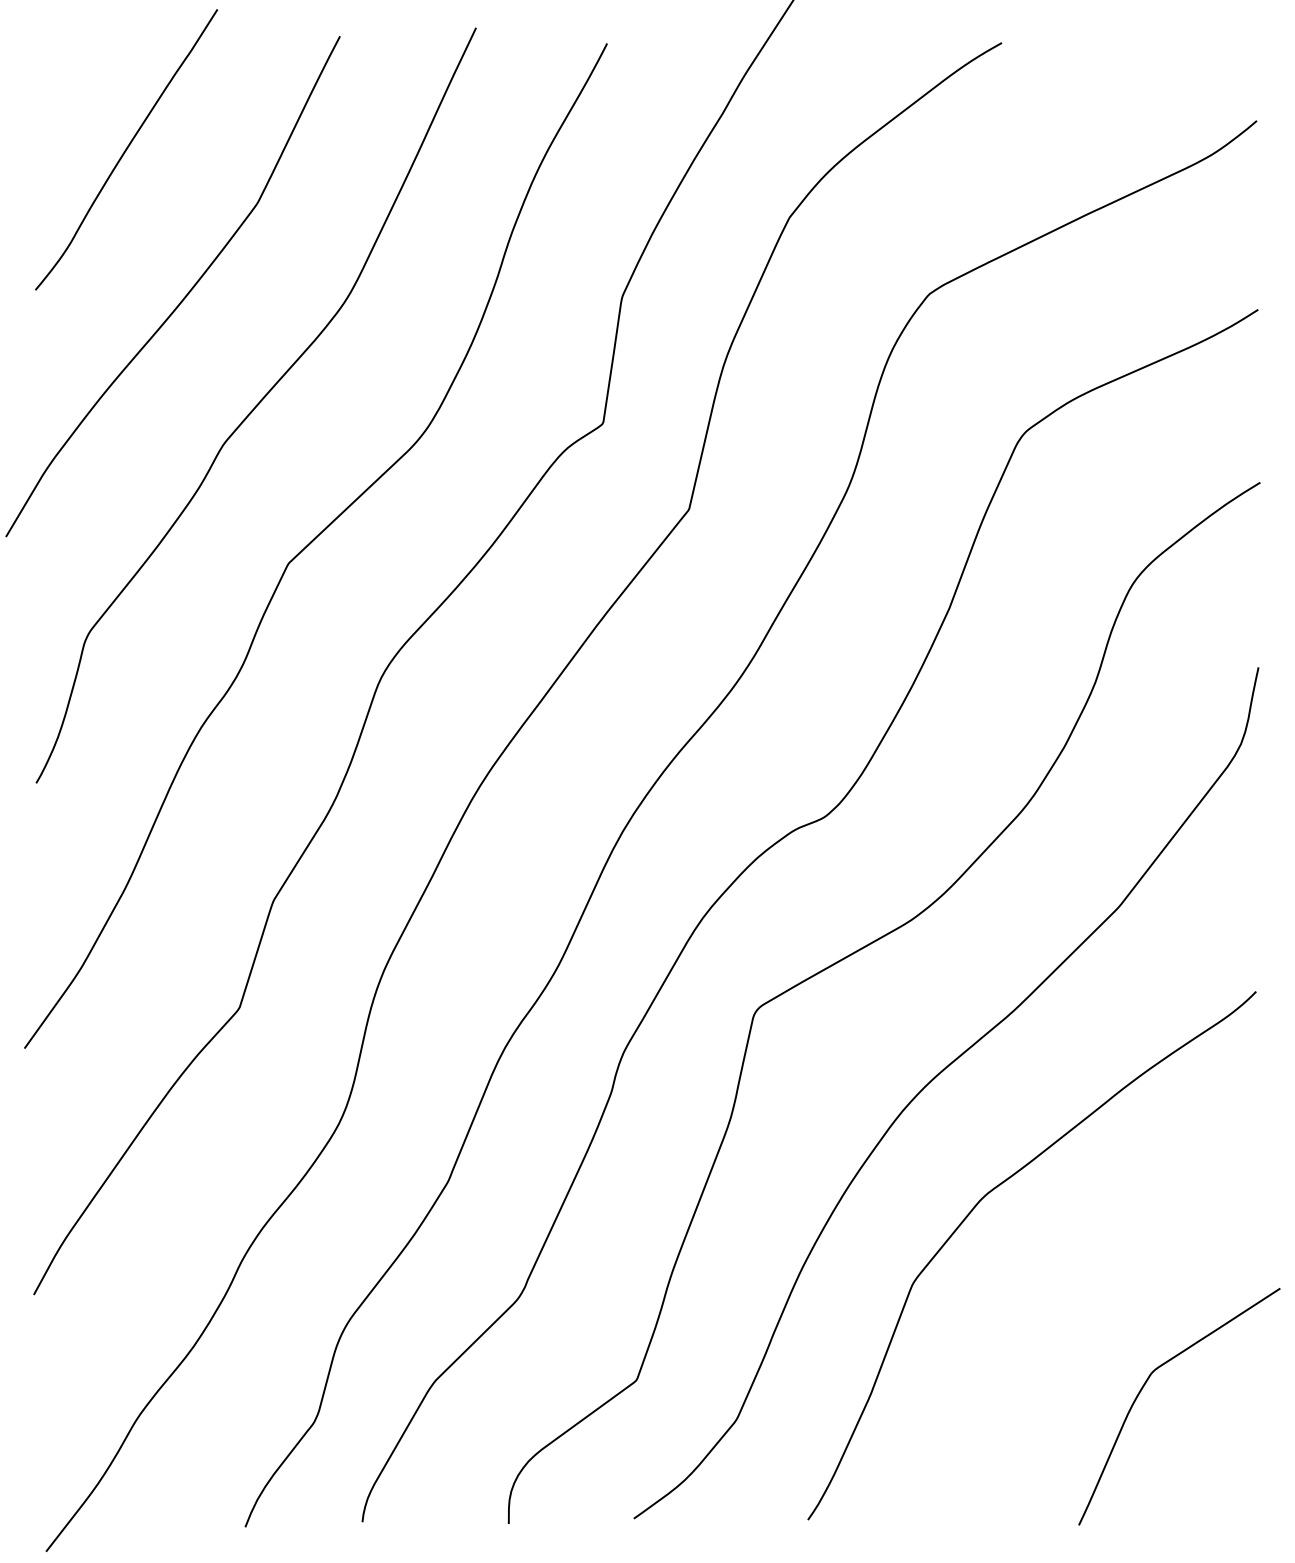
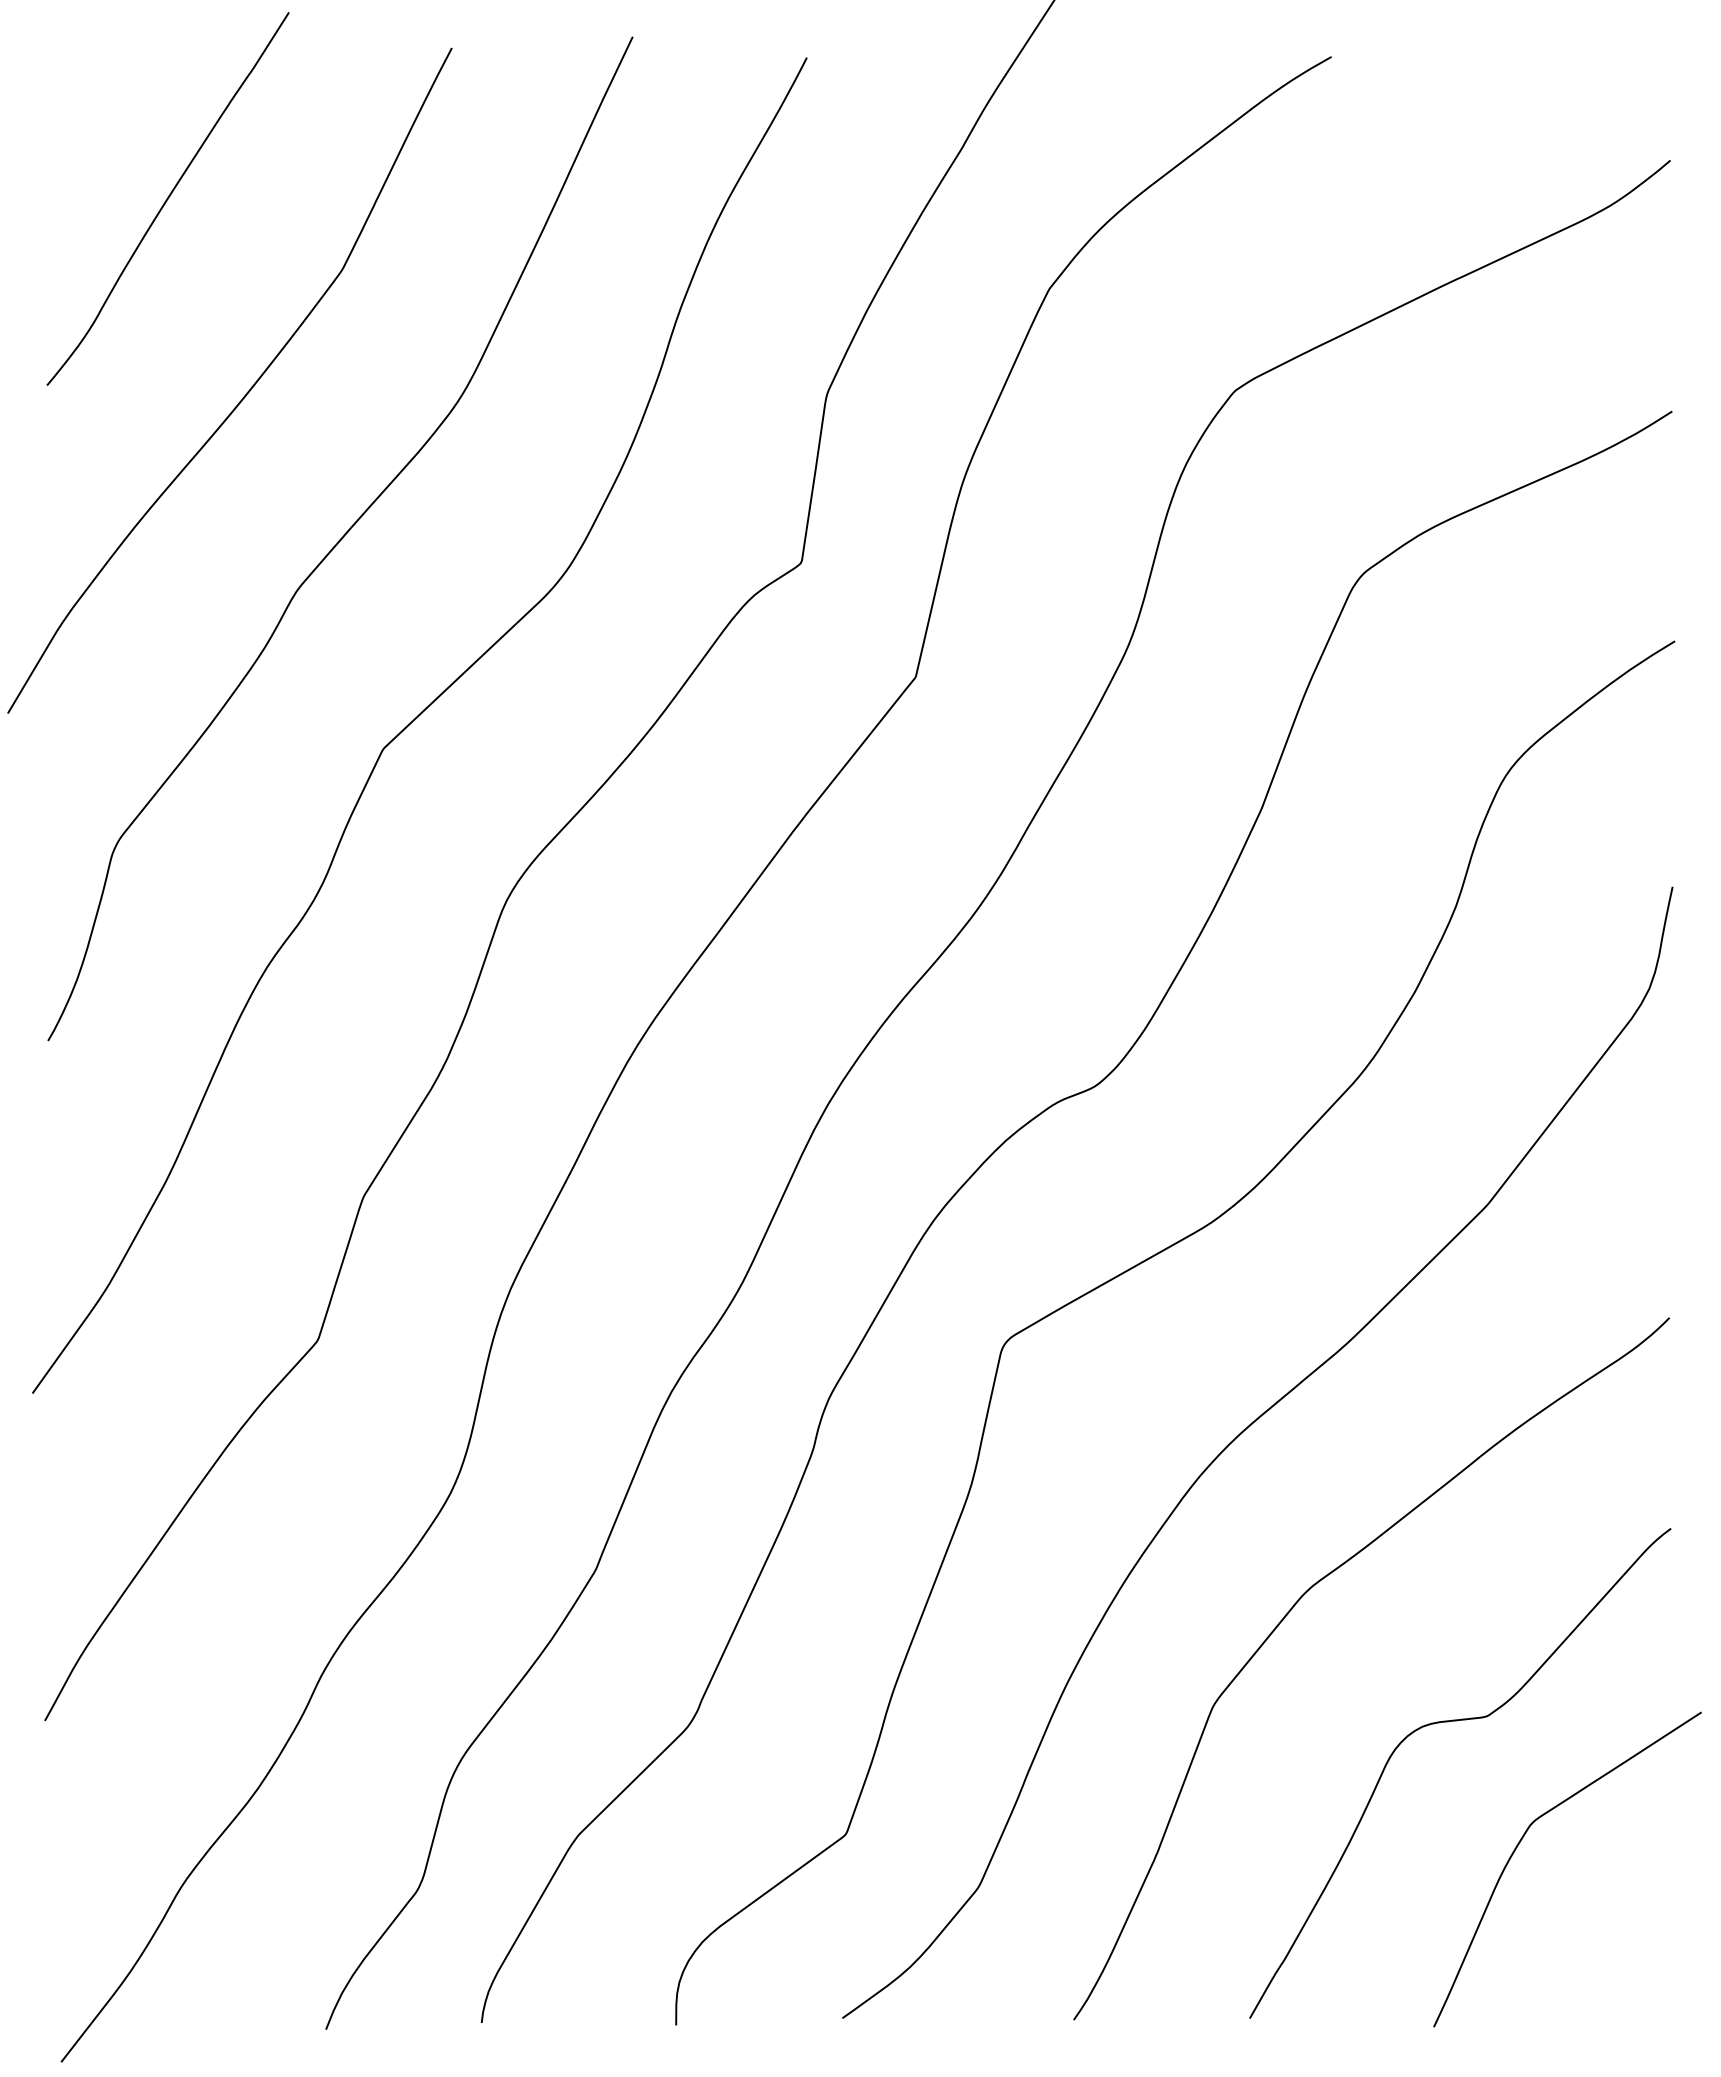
curve: (1096, 1295) -> (1457, 1721), added

